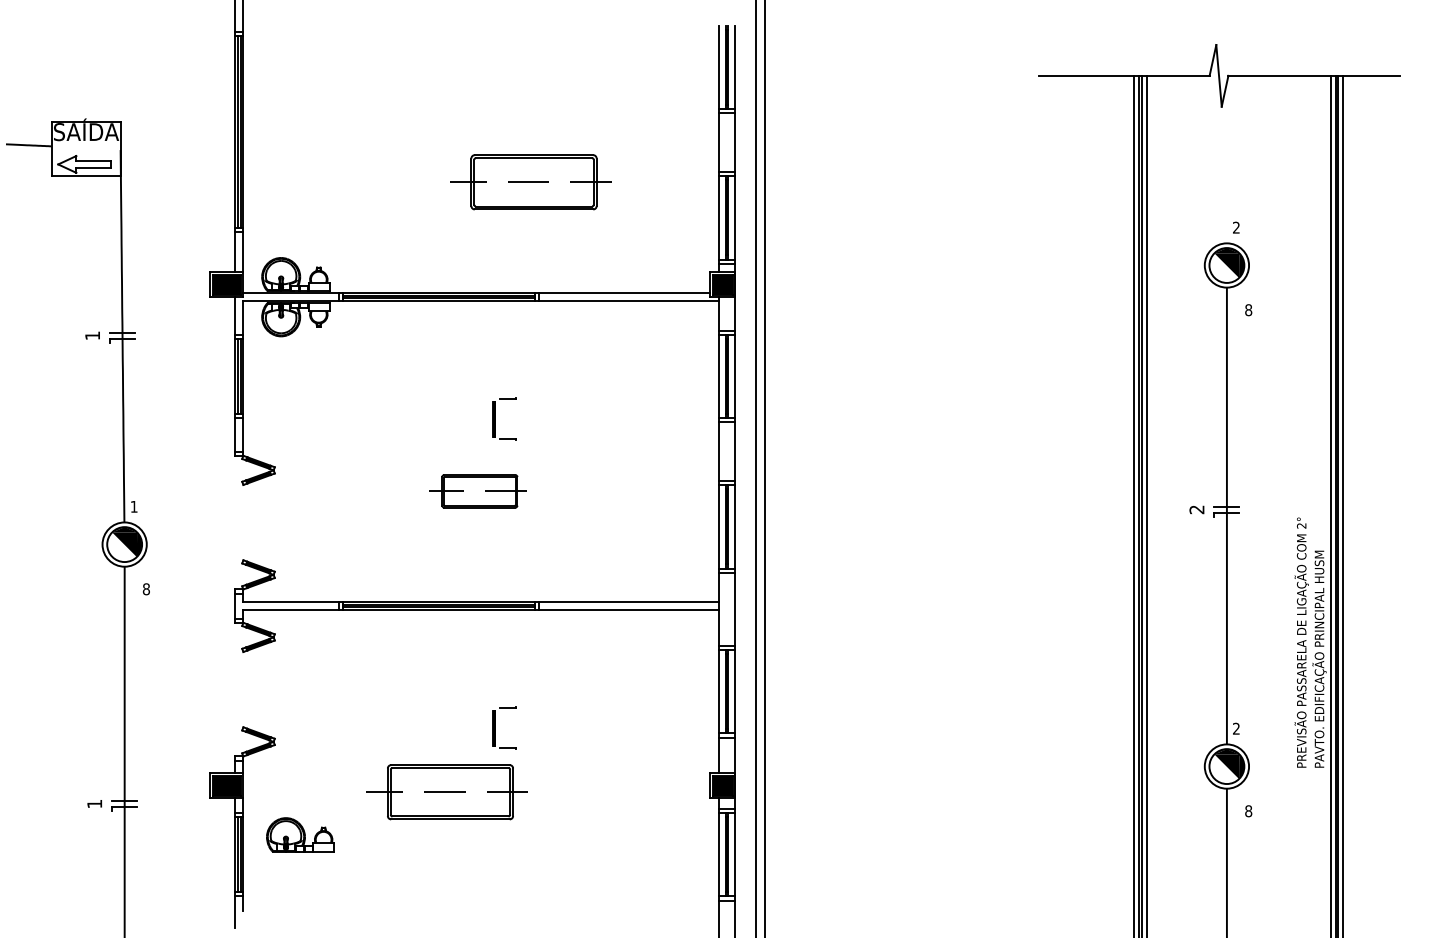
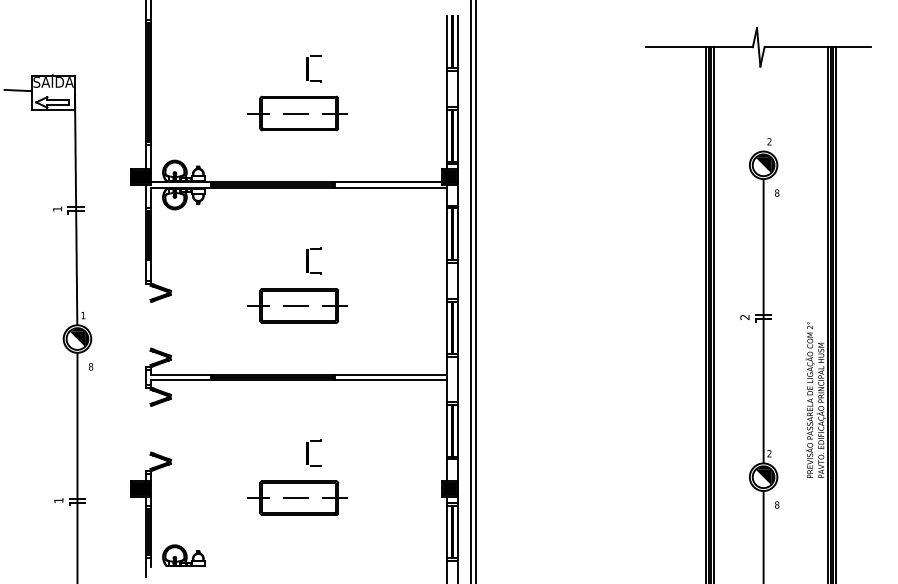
part: (503, 109) -> (313, 68), added
part: (531, 182) -> (297, 113), moved
part: (478, 490) -> (297, 305), size x1.67
part: (447, 791) -> (297, 497), moved
part: (299, 834) -> (183, 555), moved

